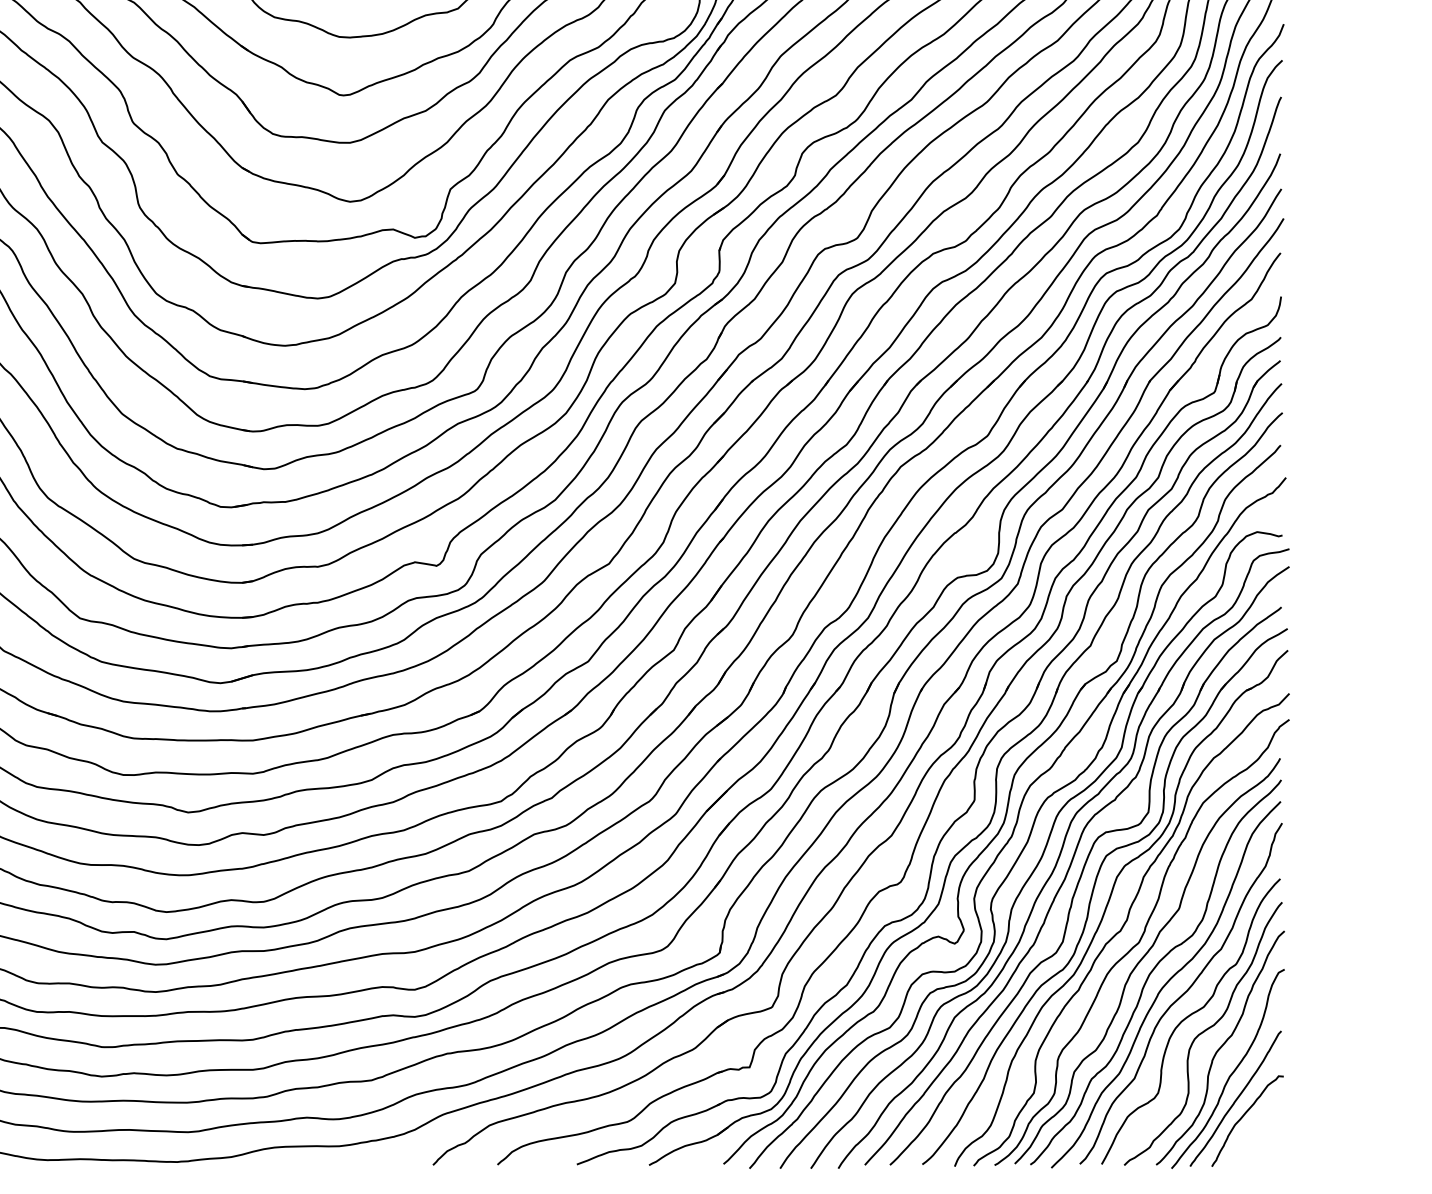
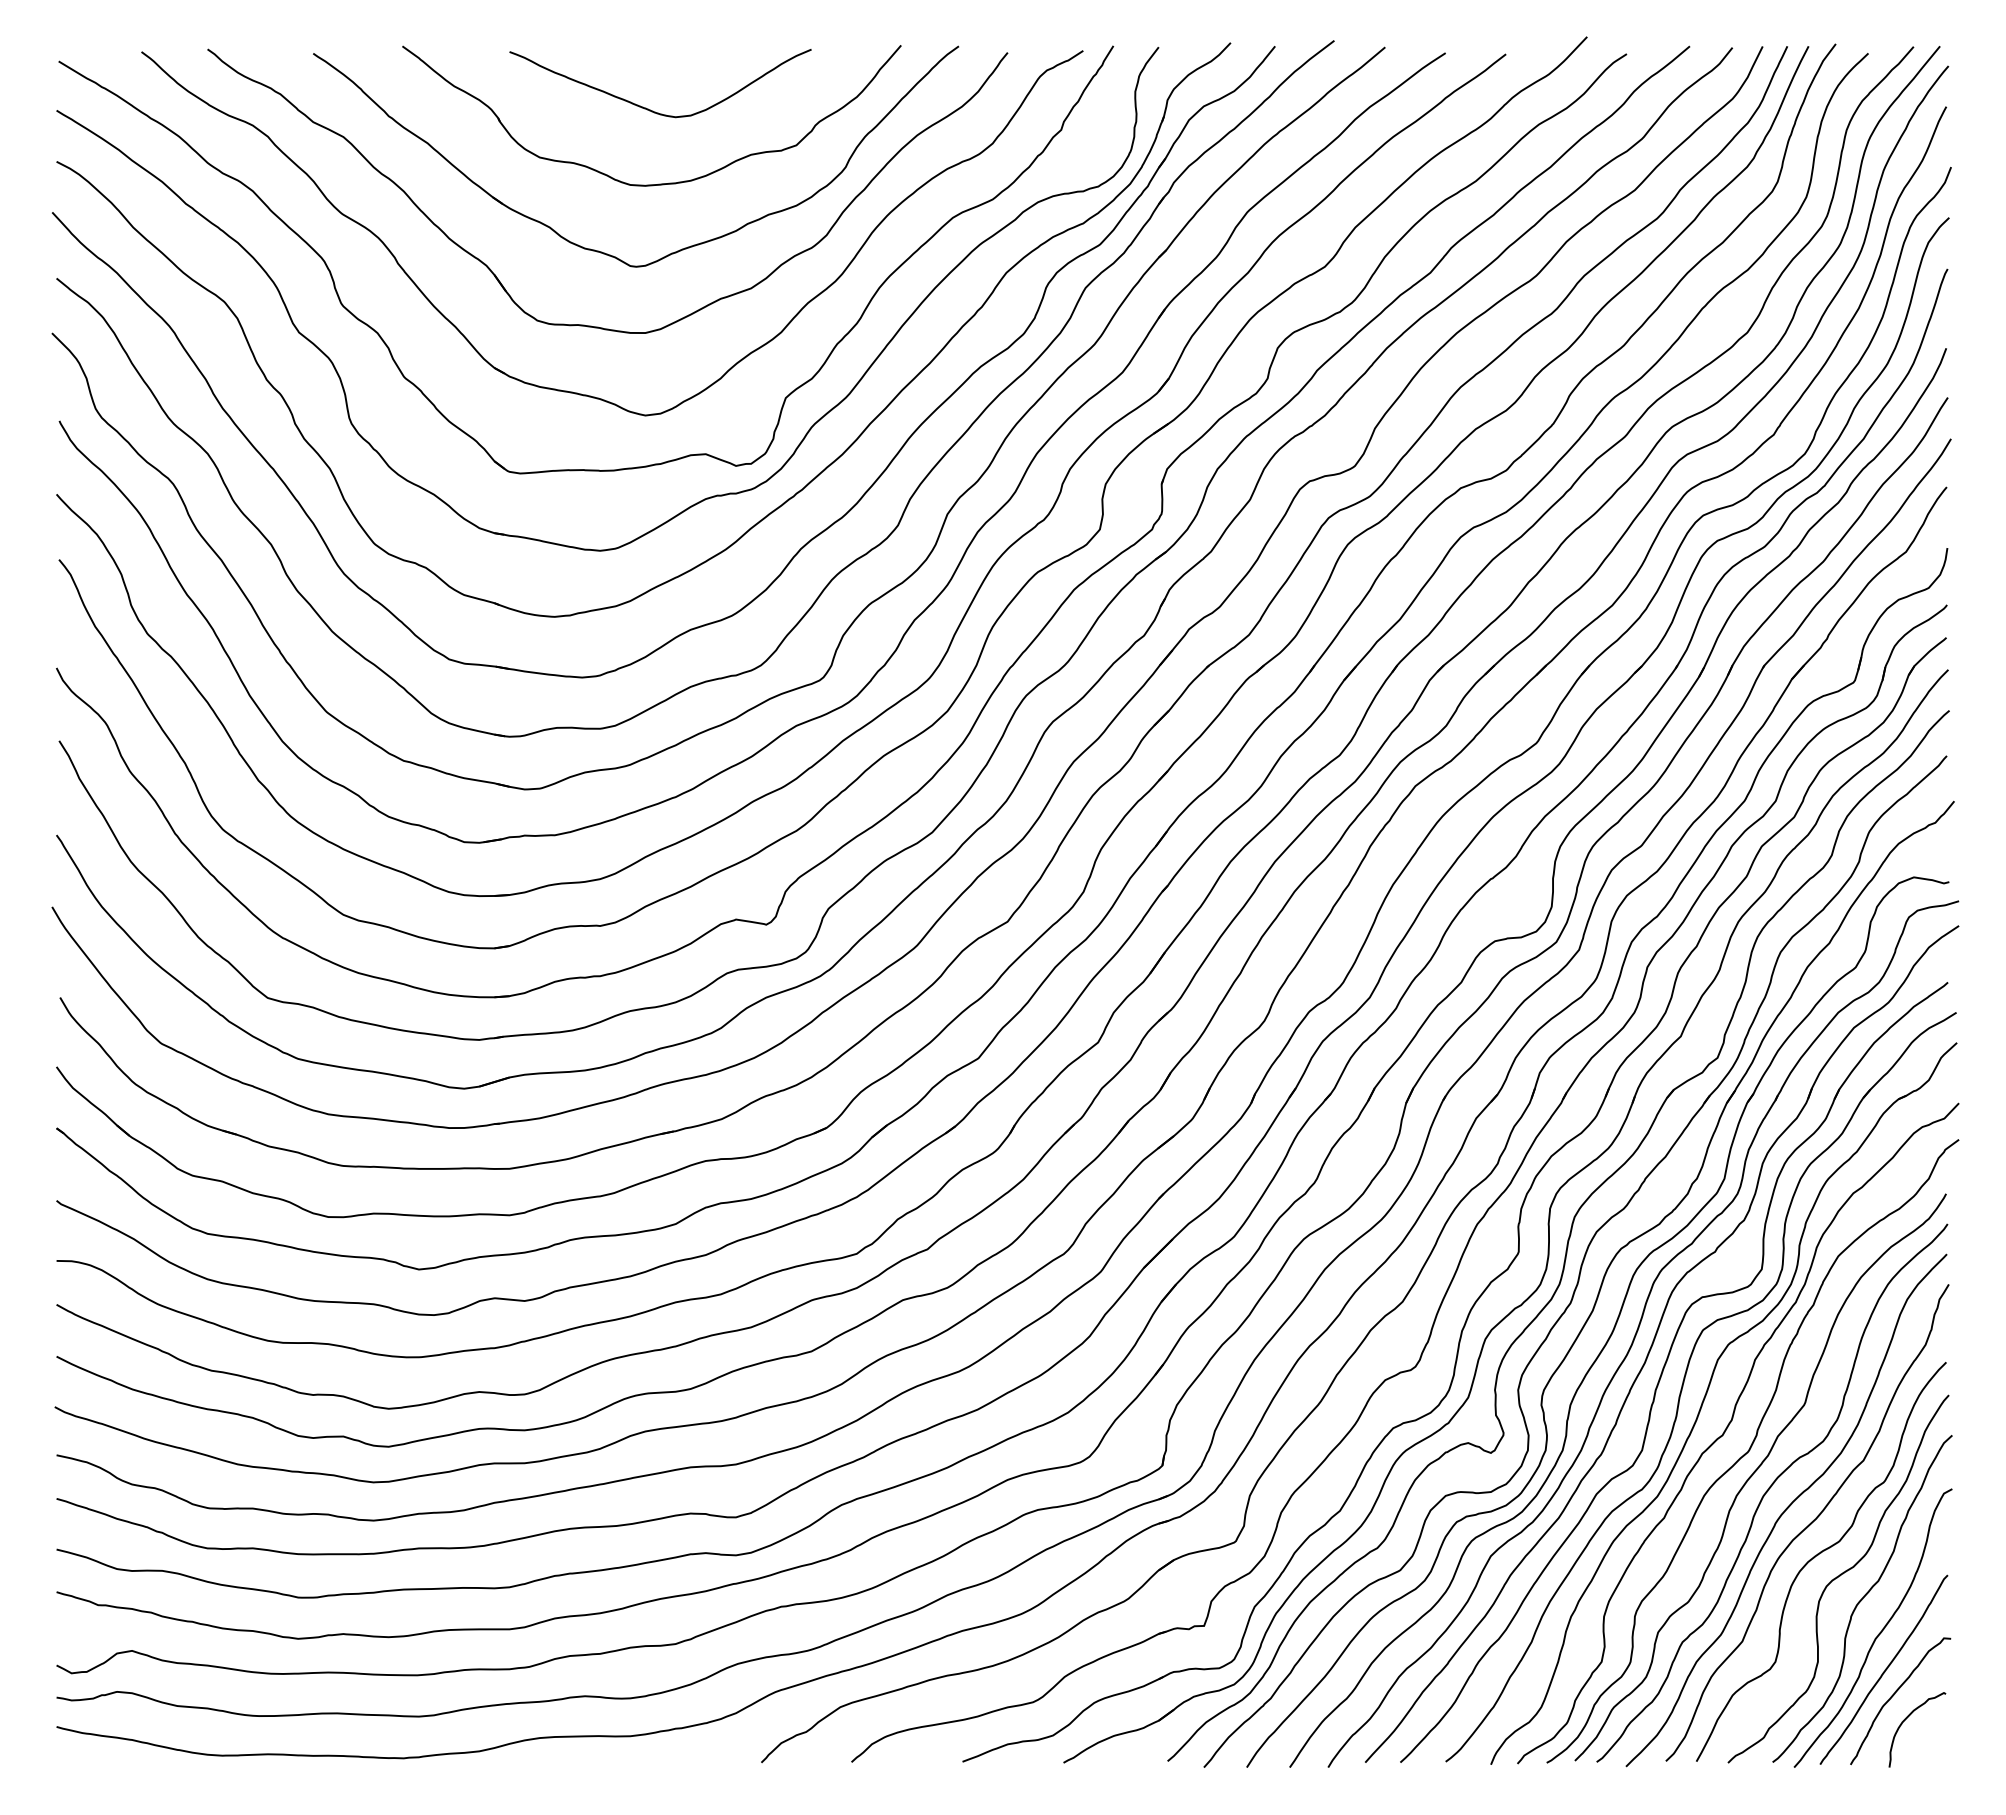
curve: (1252, 1133) -> (1907, 1718), added

